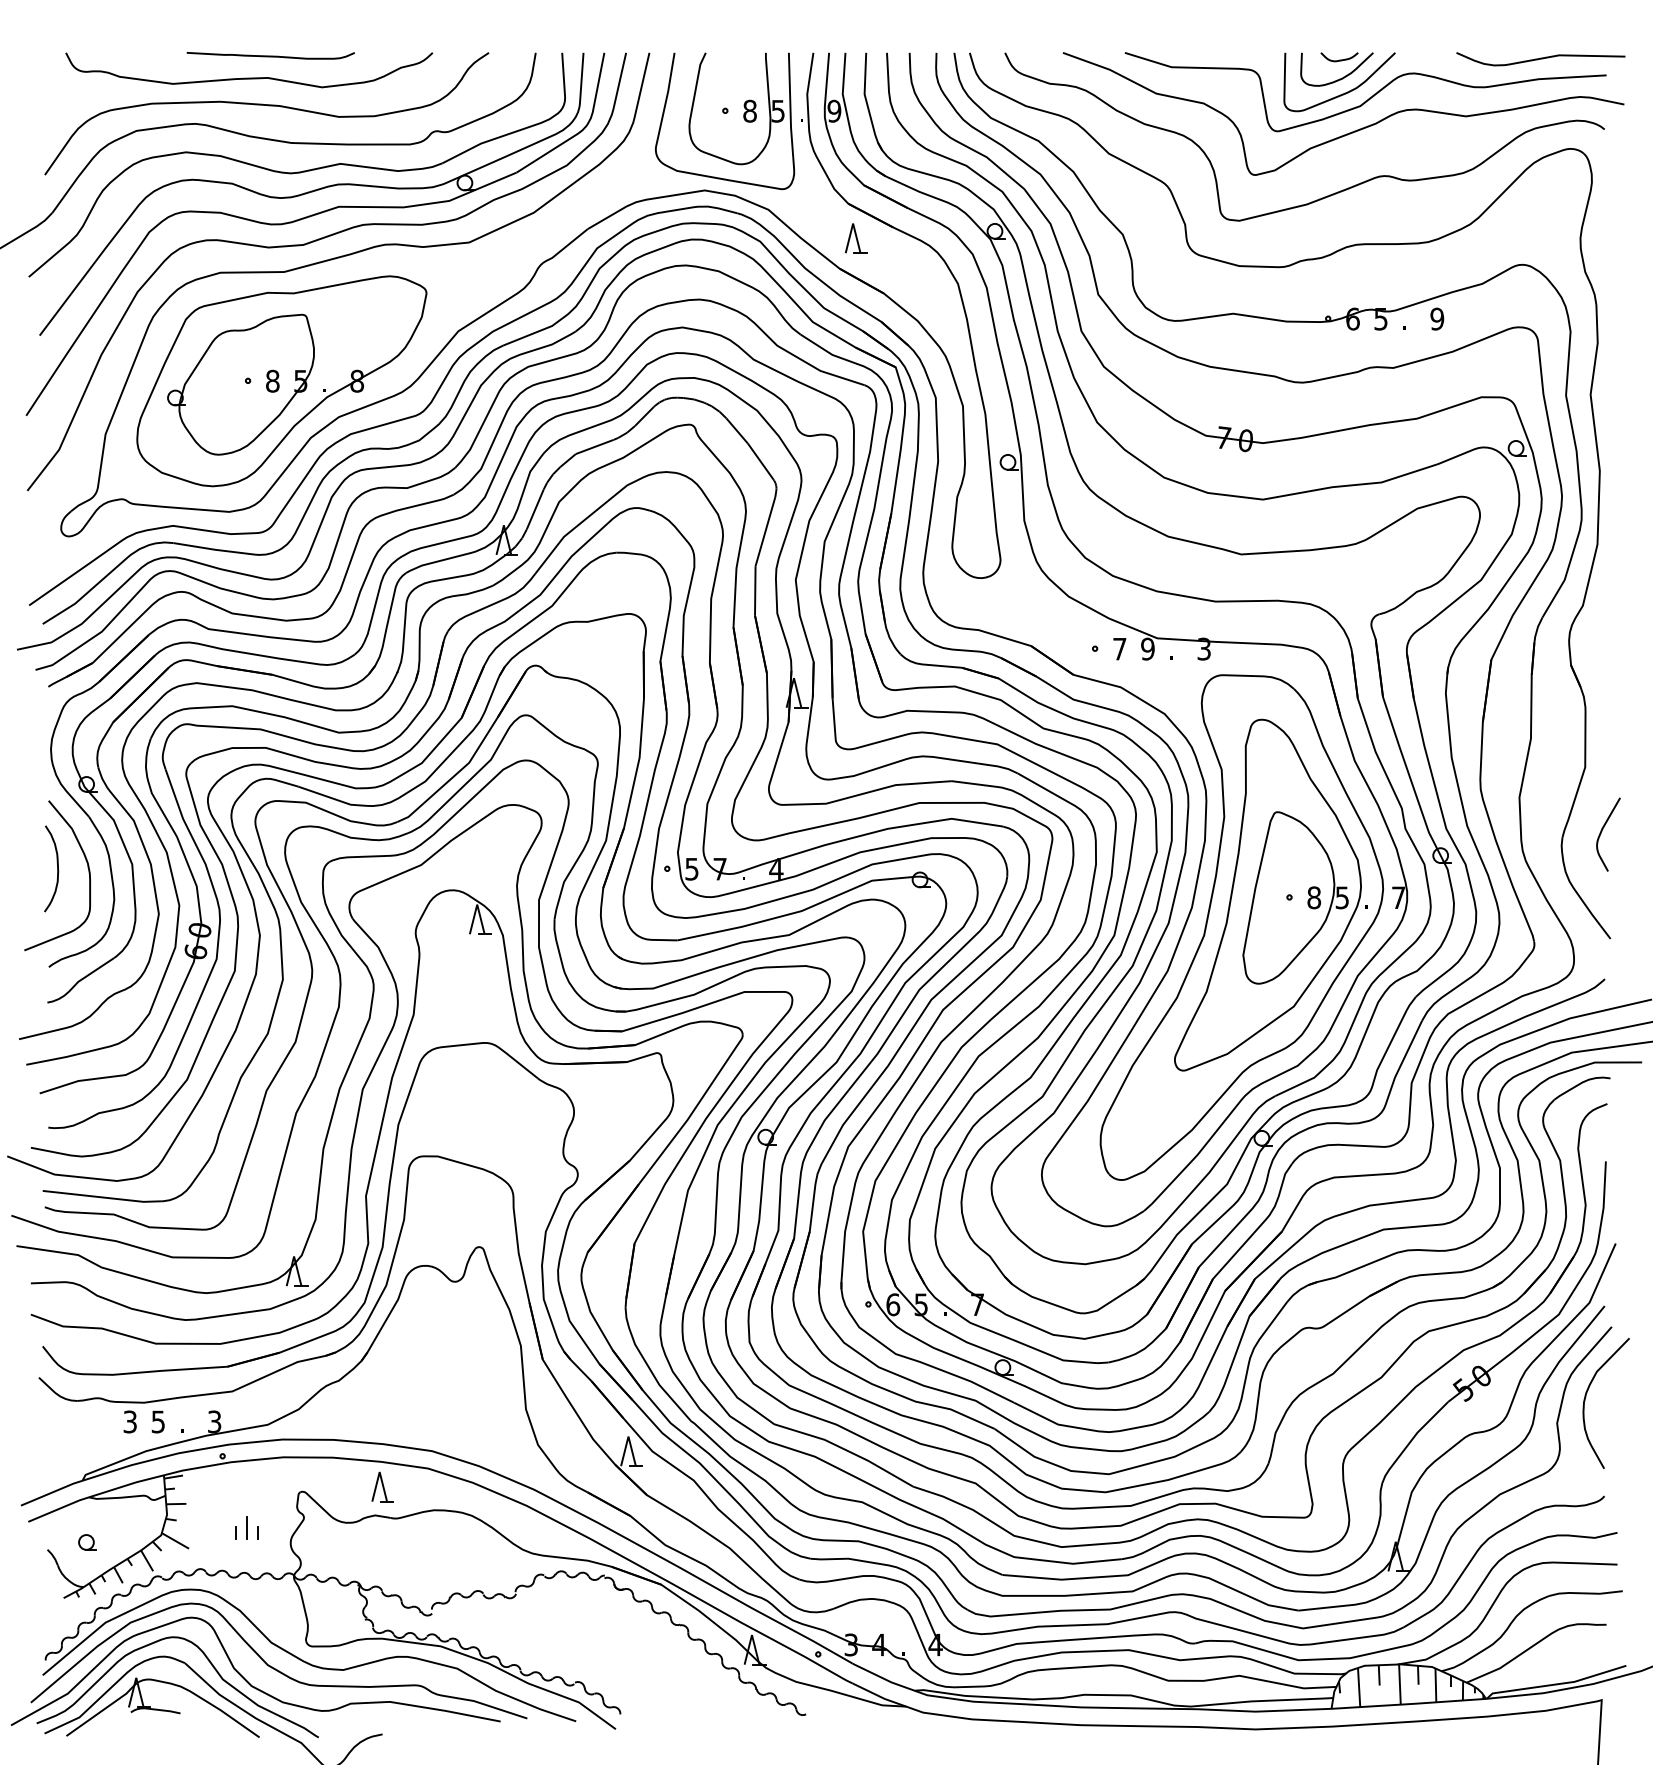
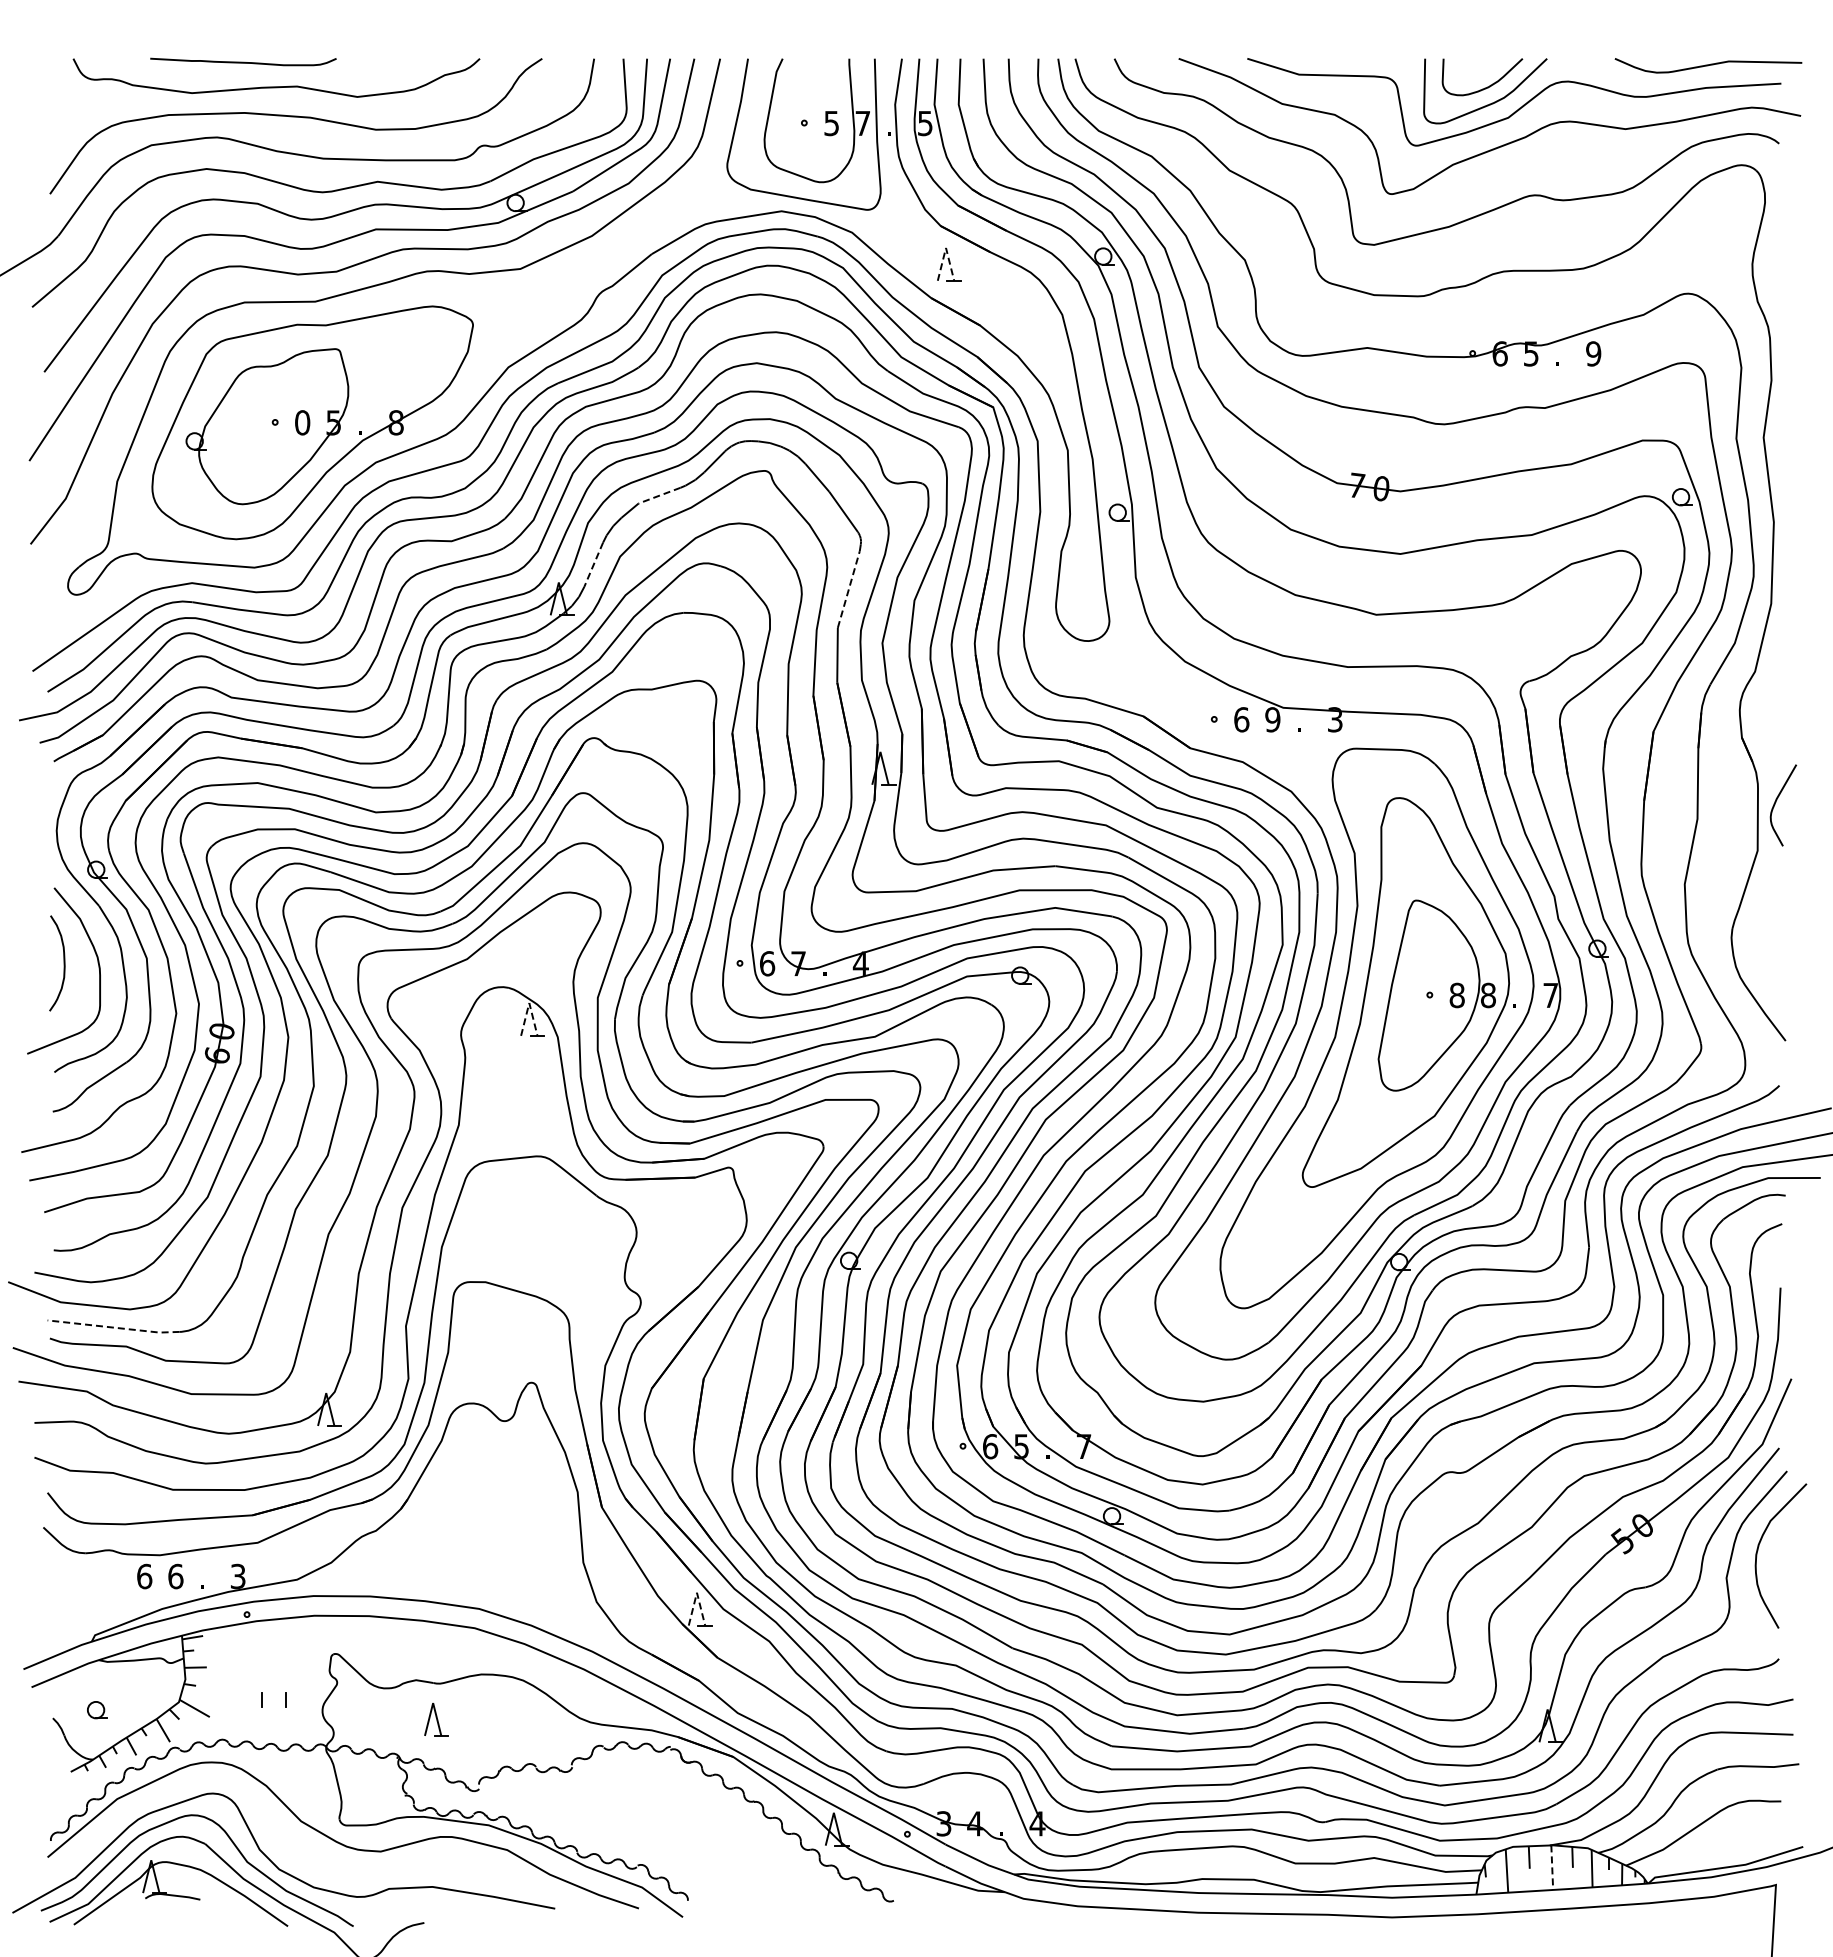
curve: (270, 55) -> (243, 61), moved
curve: (1339, 59) -> (1485, 66), removed
text: (833, 110) -> (924, 122), 9 -> 5
text: (749, 111) -> (831, 123), 8 -> 5
text: (777, 111) -> (862, 123), 5 -> 7
line: (853, 223) -> (946, 247), solid -> dashed
text: (272, 380) -> (302, 422), 8 -> 0
line: (594, 446) -> (659, 495), solid -> dashed
line: (535, 509) -> (593, 565), solid -> dashed
line: (765, 531) -> (848, 589), solid -> dashed
text: (1119, 648) -> (1241, 719), 7 -> 6
curve: (1602, 831) -> (1776, 802), moved
text: (692, 868) -> (767, 963), 5 -> 6
text: (1342, 897) -> (1488, 995), 5 -> 8
line: (477, 905) -> (529, 1003), solid -> dashed
line: (102, 1197) -> (113, 1327), solid -> dashed
text: (130, 1421) -> (144, 1576), 3 -> 6
text: (158, 1421) -> (175, 1576), 5 -> 6
line: (628, 1436) -> (696, 1592), solid -> dashed
part: (382, 1486) -> (436, 1719), moved
line: (246, 1528) -> (273, 1694), removed
part: (275, 1668) -> (305, 1849), removed
line: (1400, 1685) -> (1552, 1868), solid -> dashed

